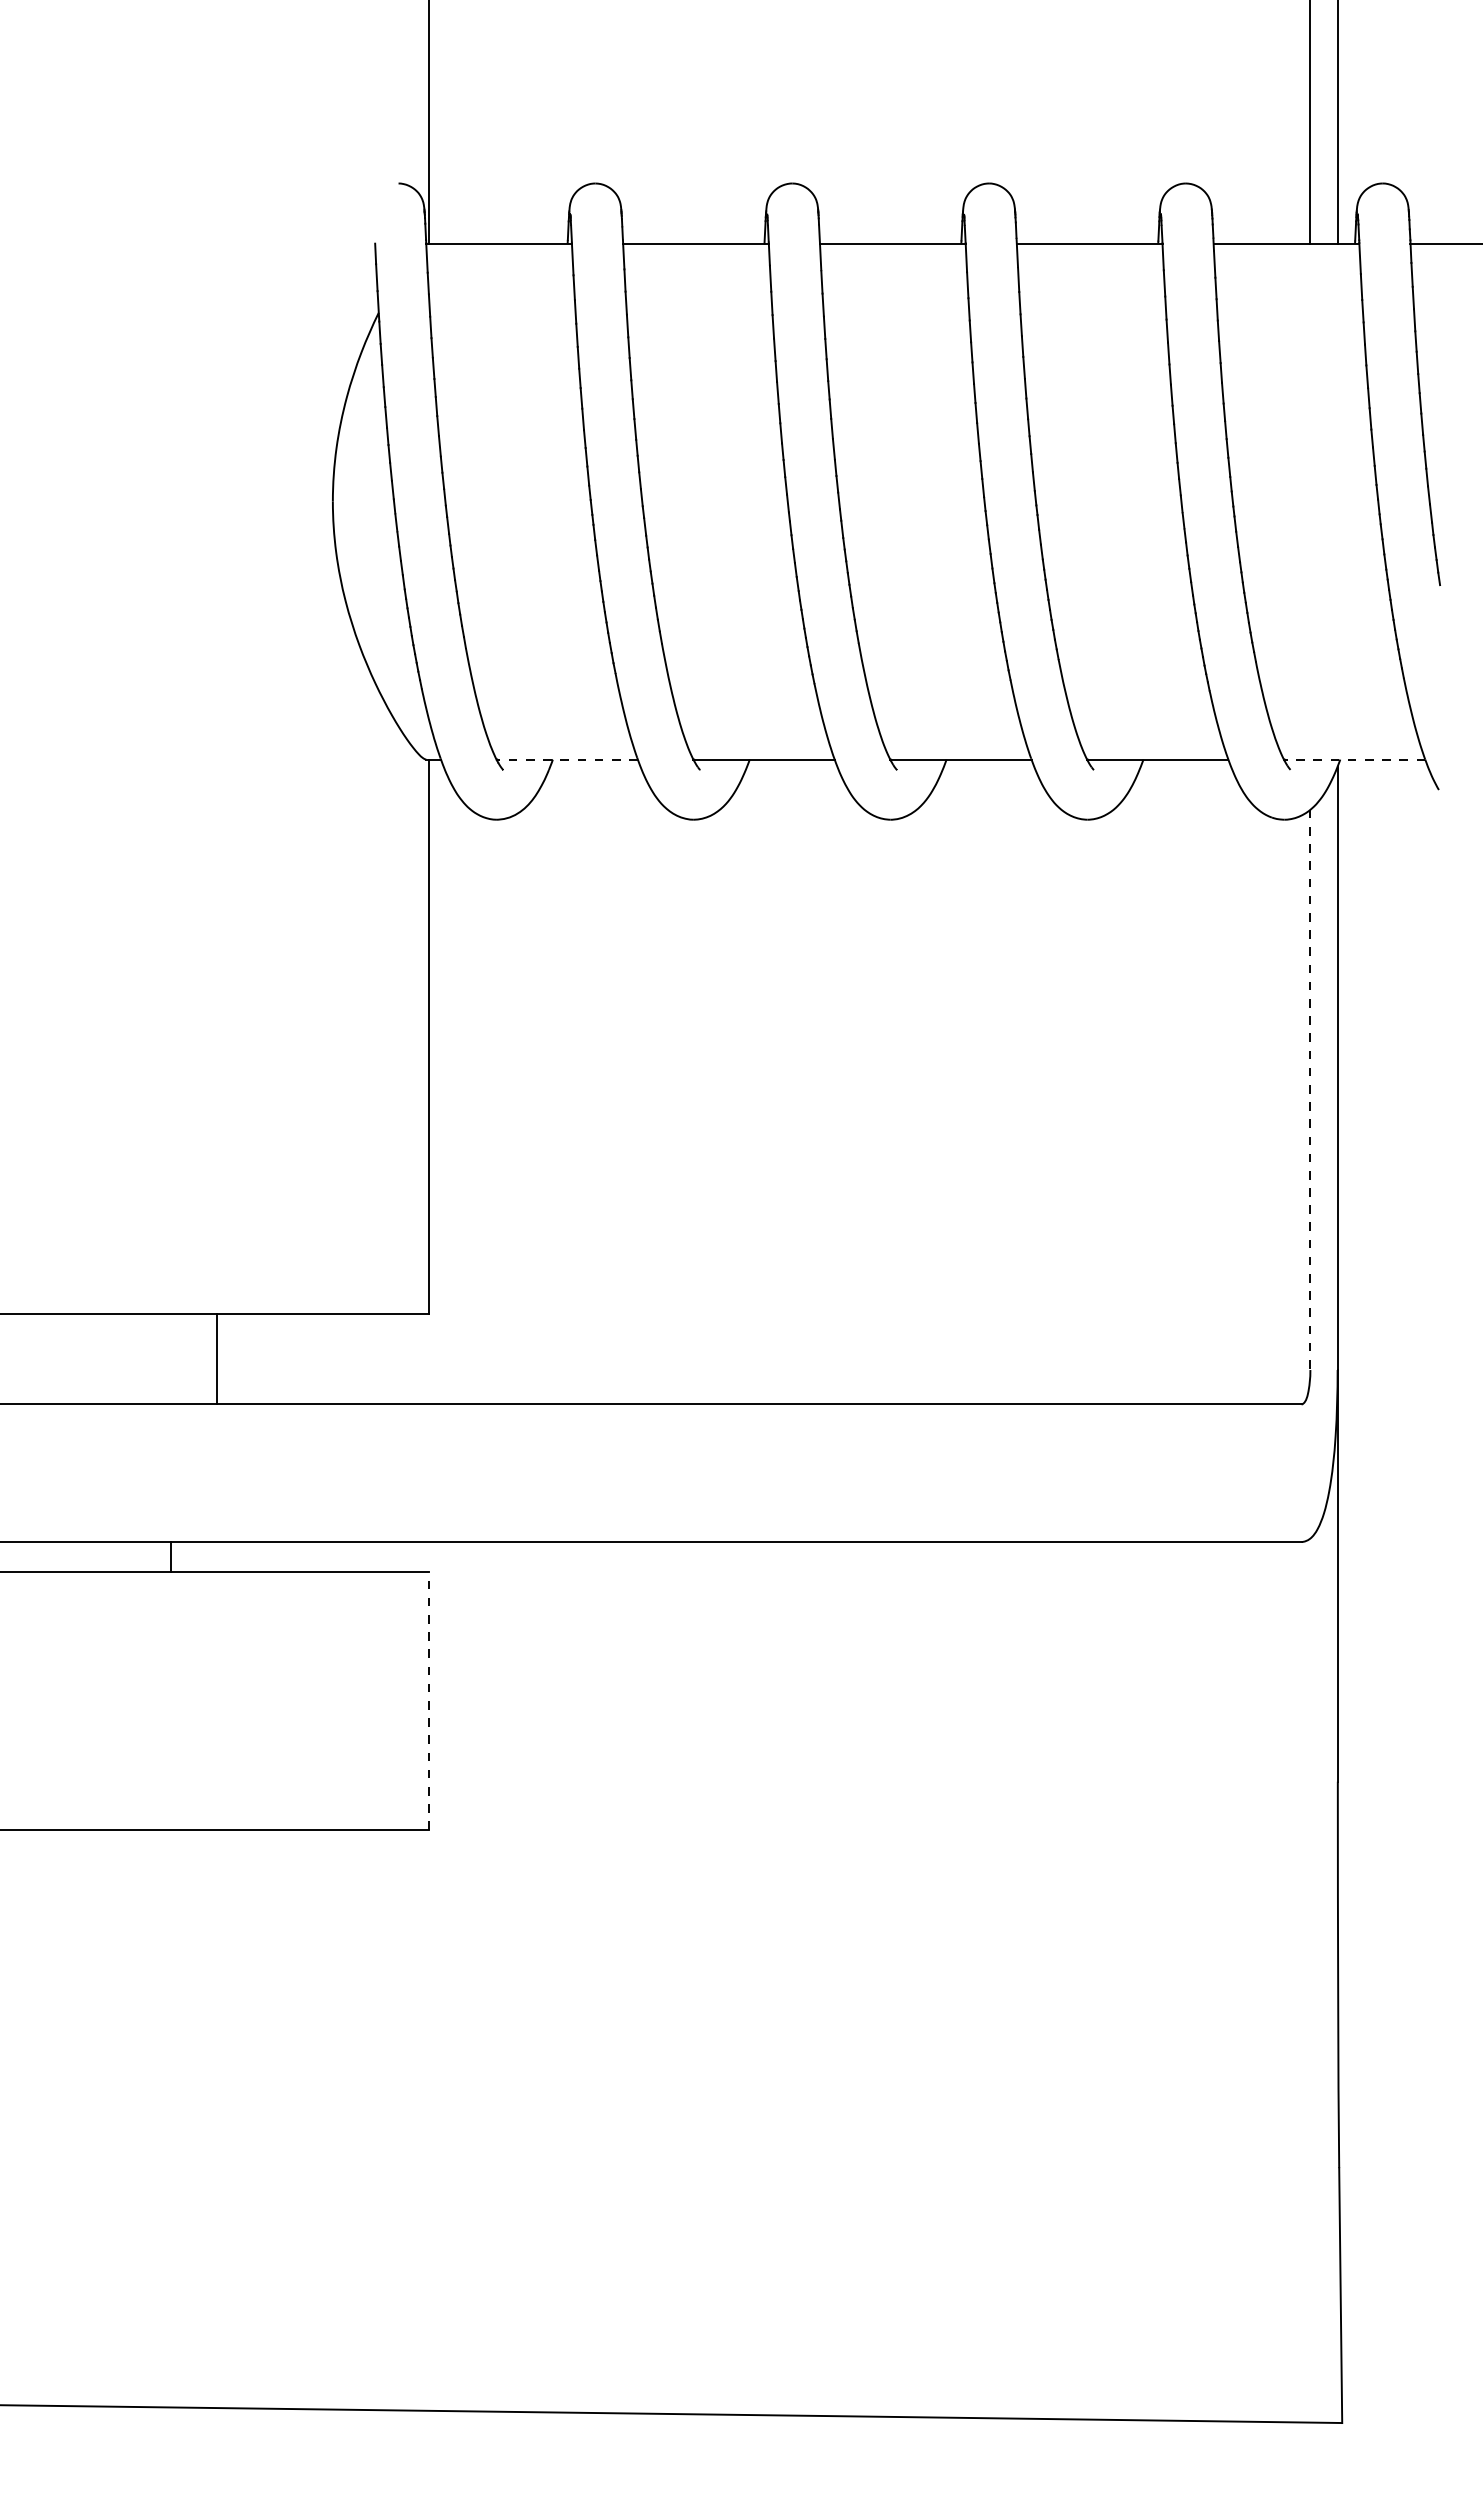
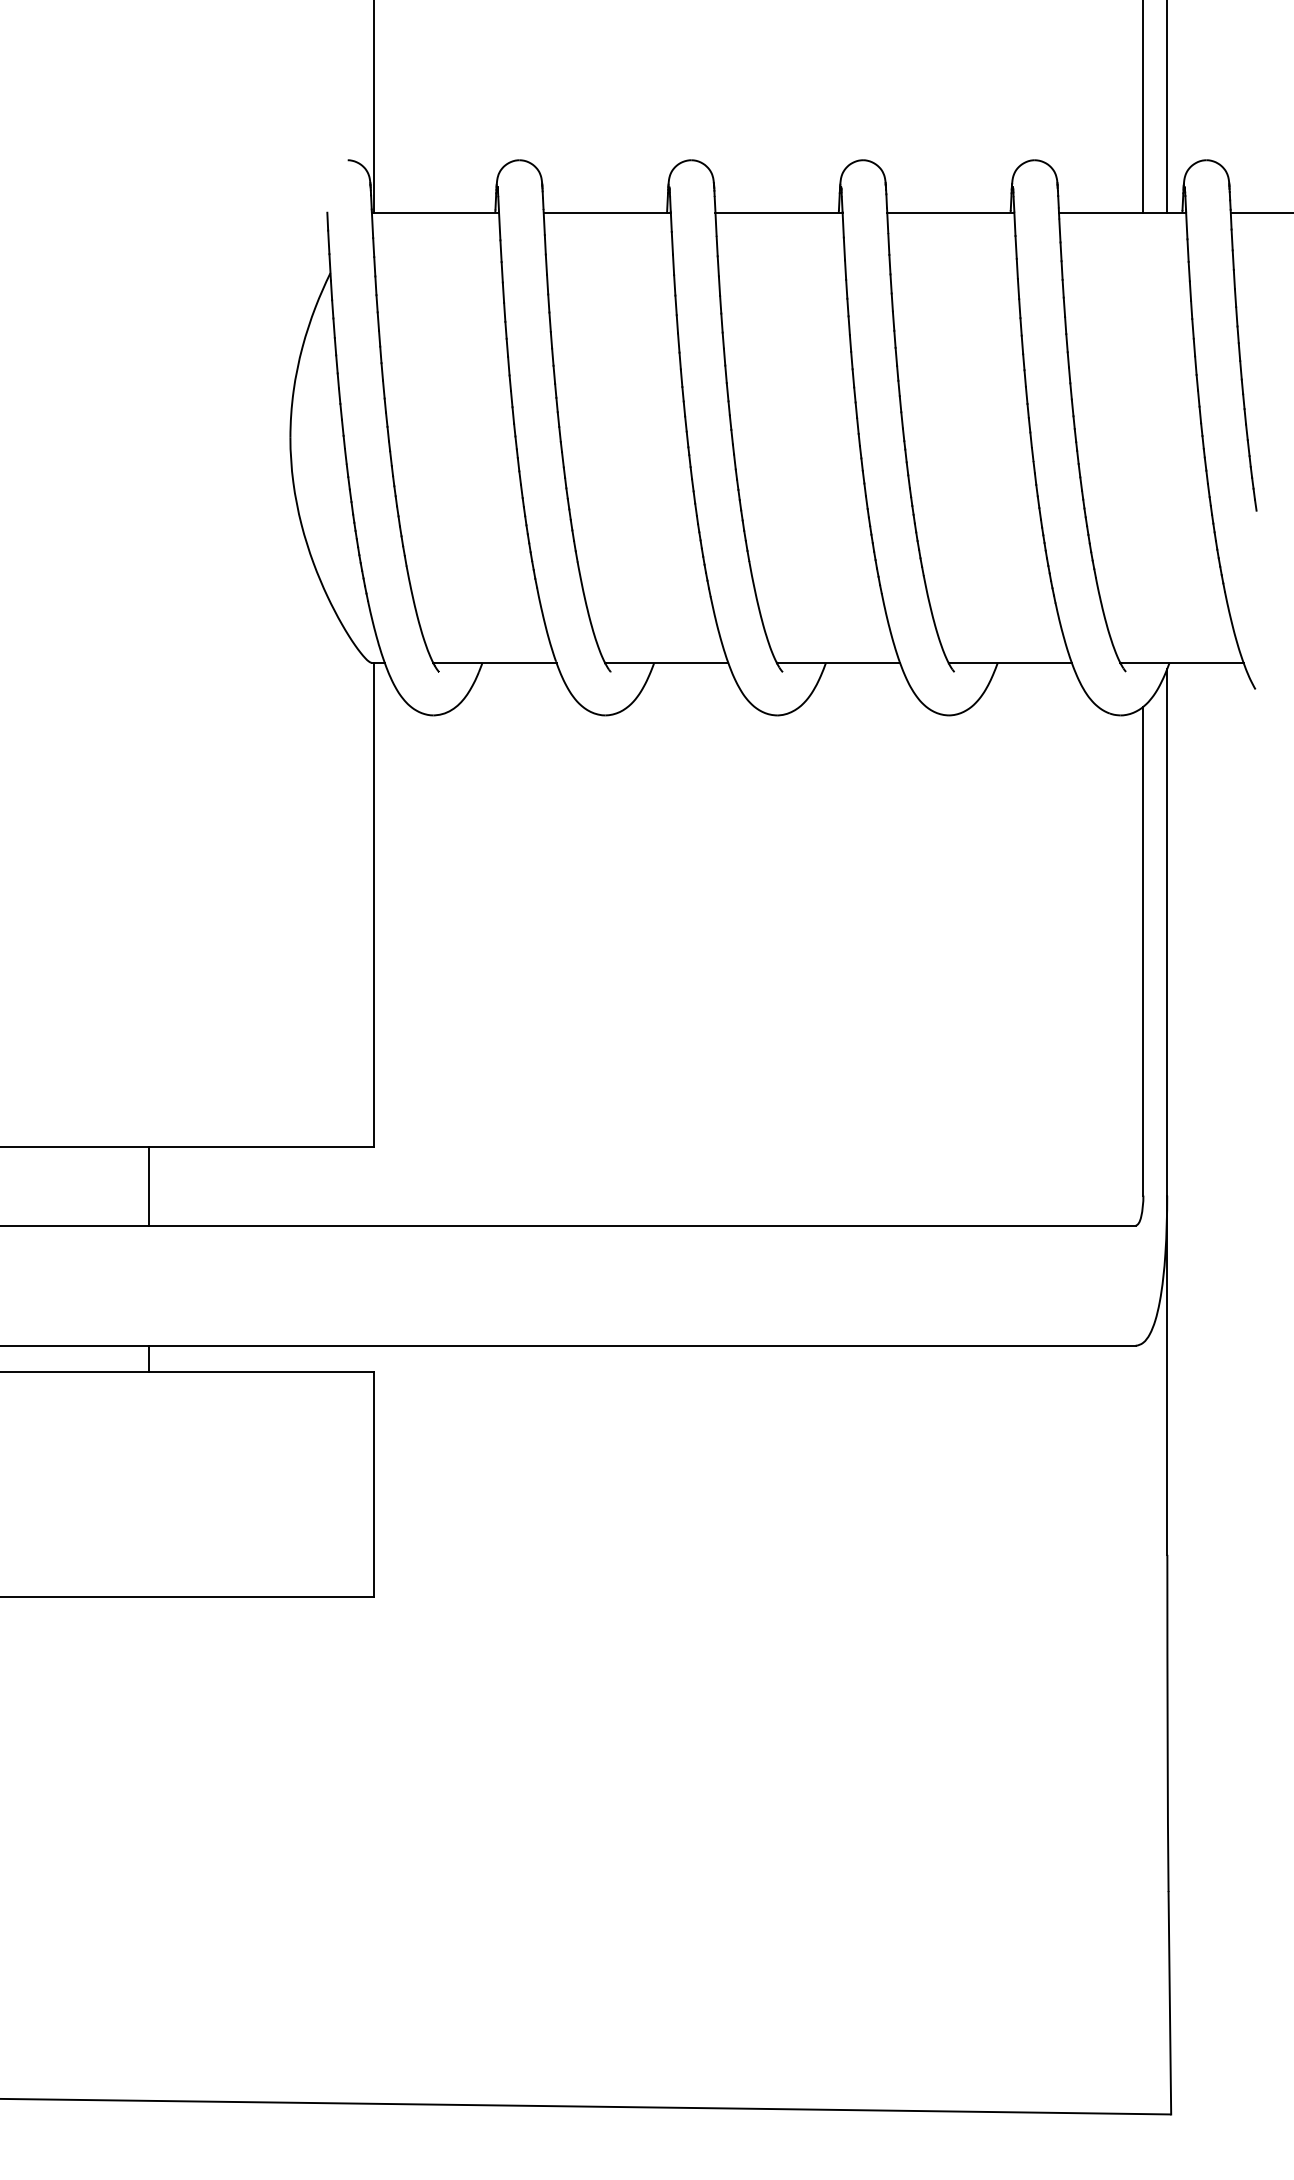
line: (567, 759) -> (495, 662), dashed -> solid
line: (1354, 759) -> (1181, 662), dashed -> solid
line: (1310, 1090) -> (1143, 951), dashed -> solid
line: (216, 1359) -> (148, 1186), moved
line: (428, 1701) -> (373, 1484), dashed -> solid

